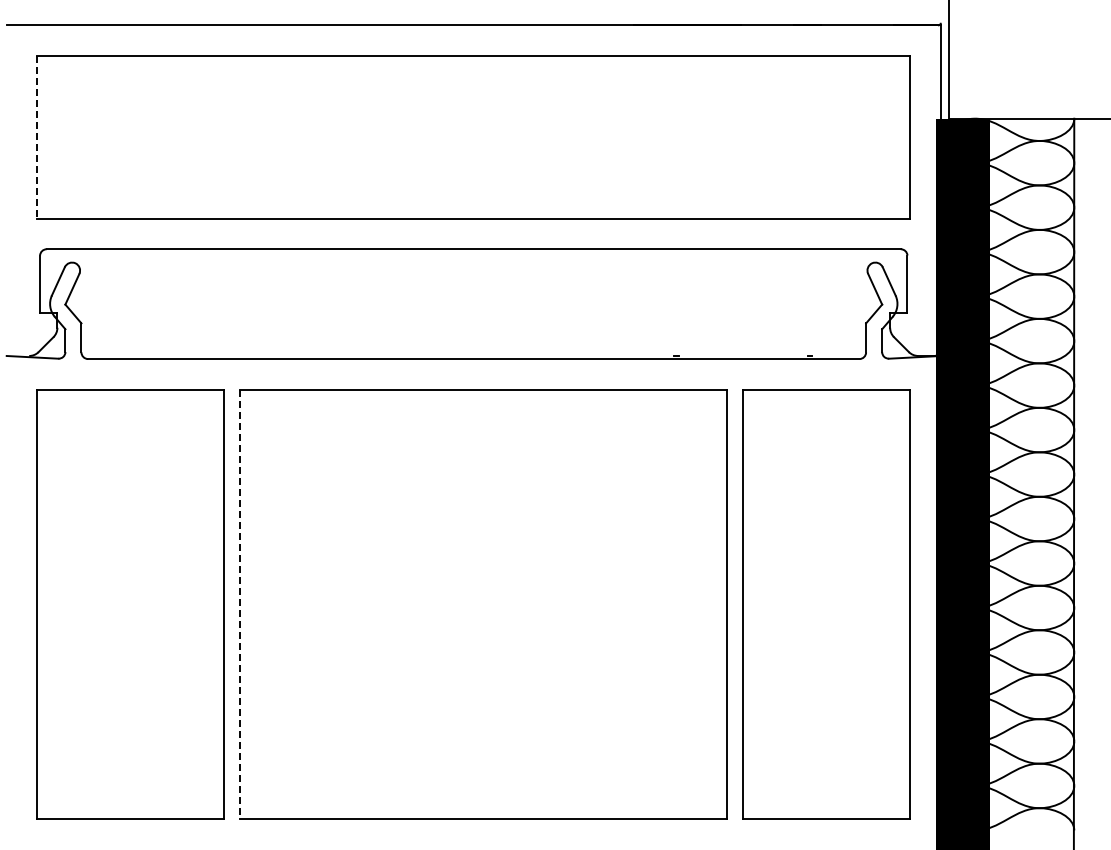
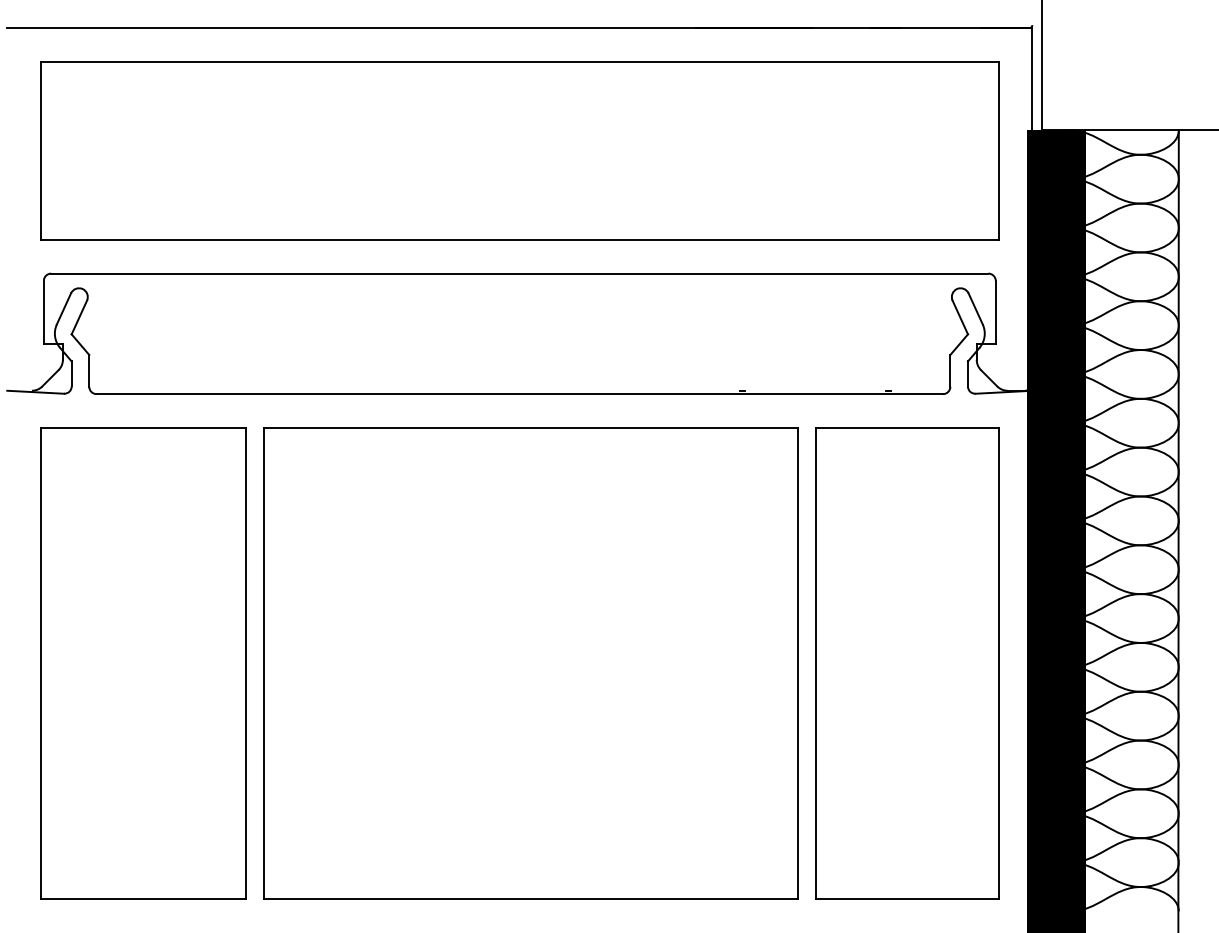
line: (37, 137) -> (41, 150), dashed -> solid
line: (240, 604) -> (263, 663), dashed -> solid

